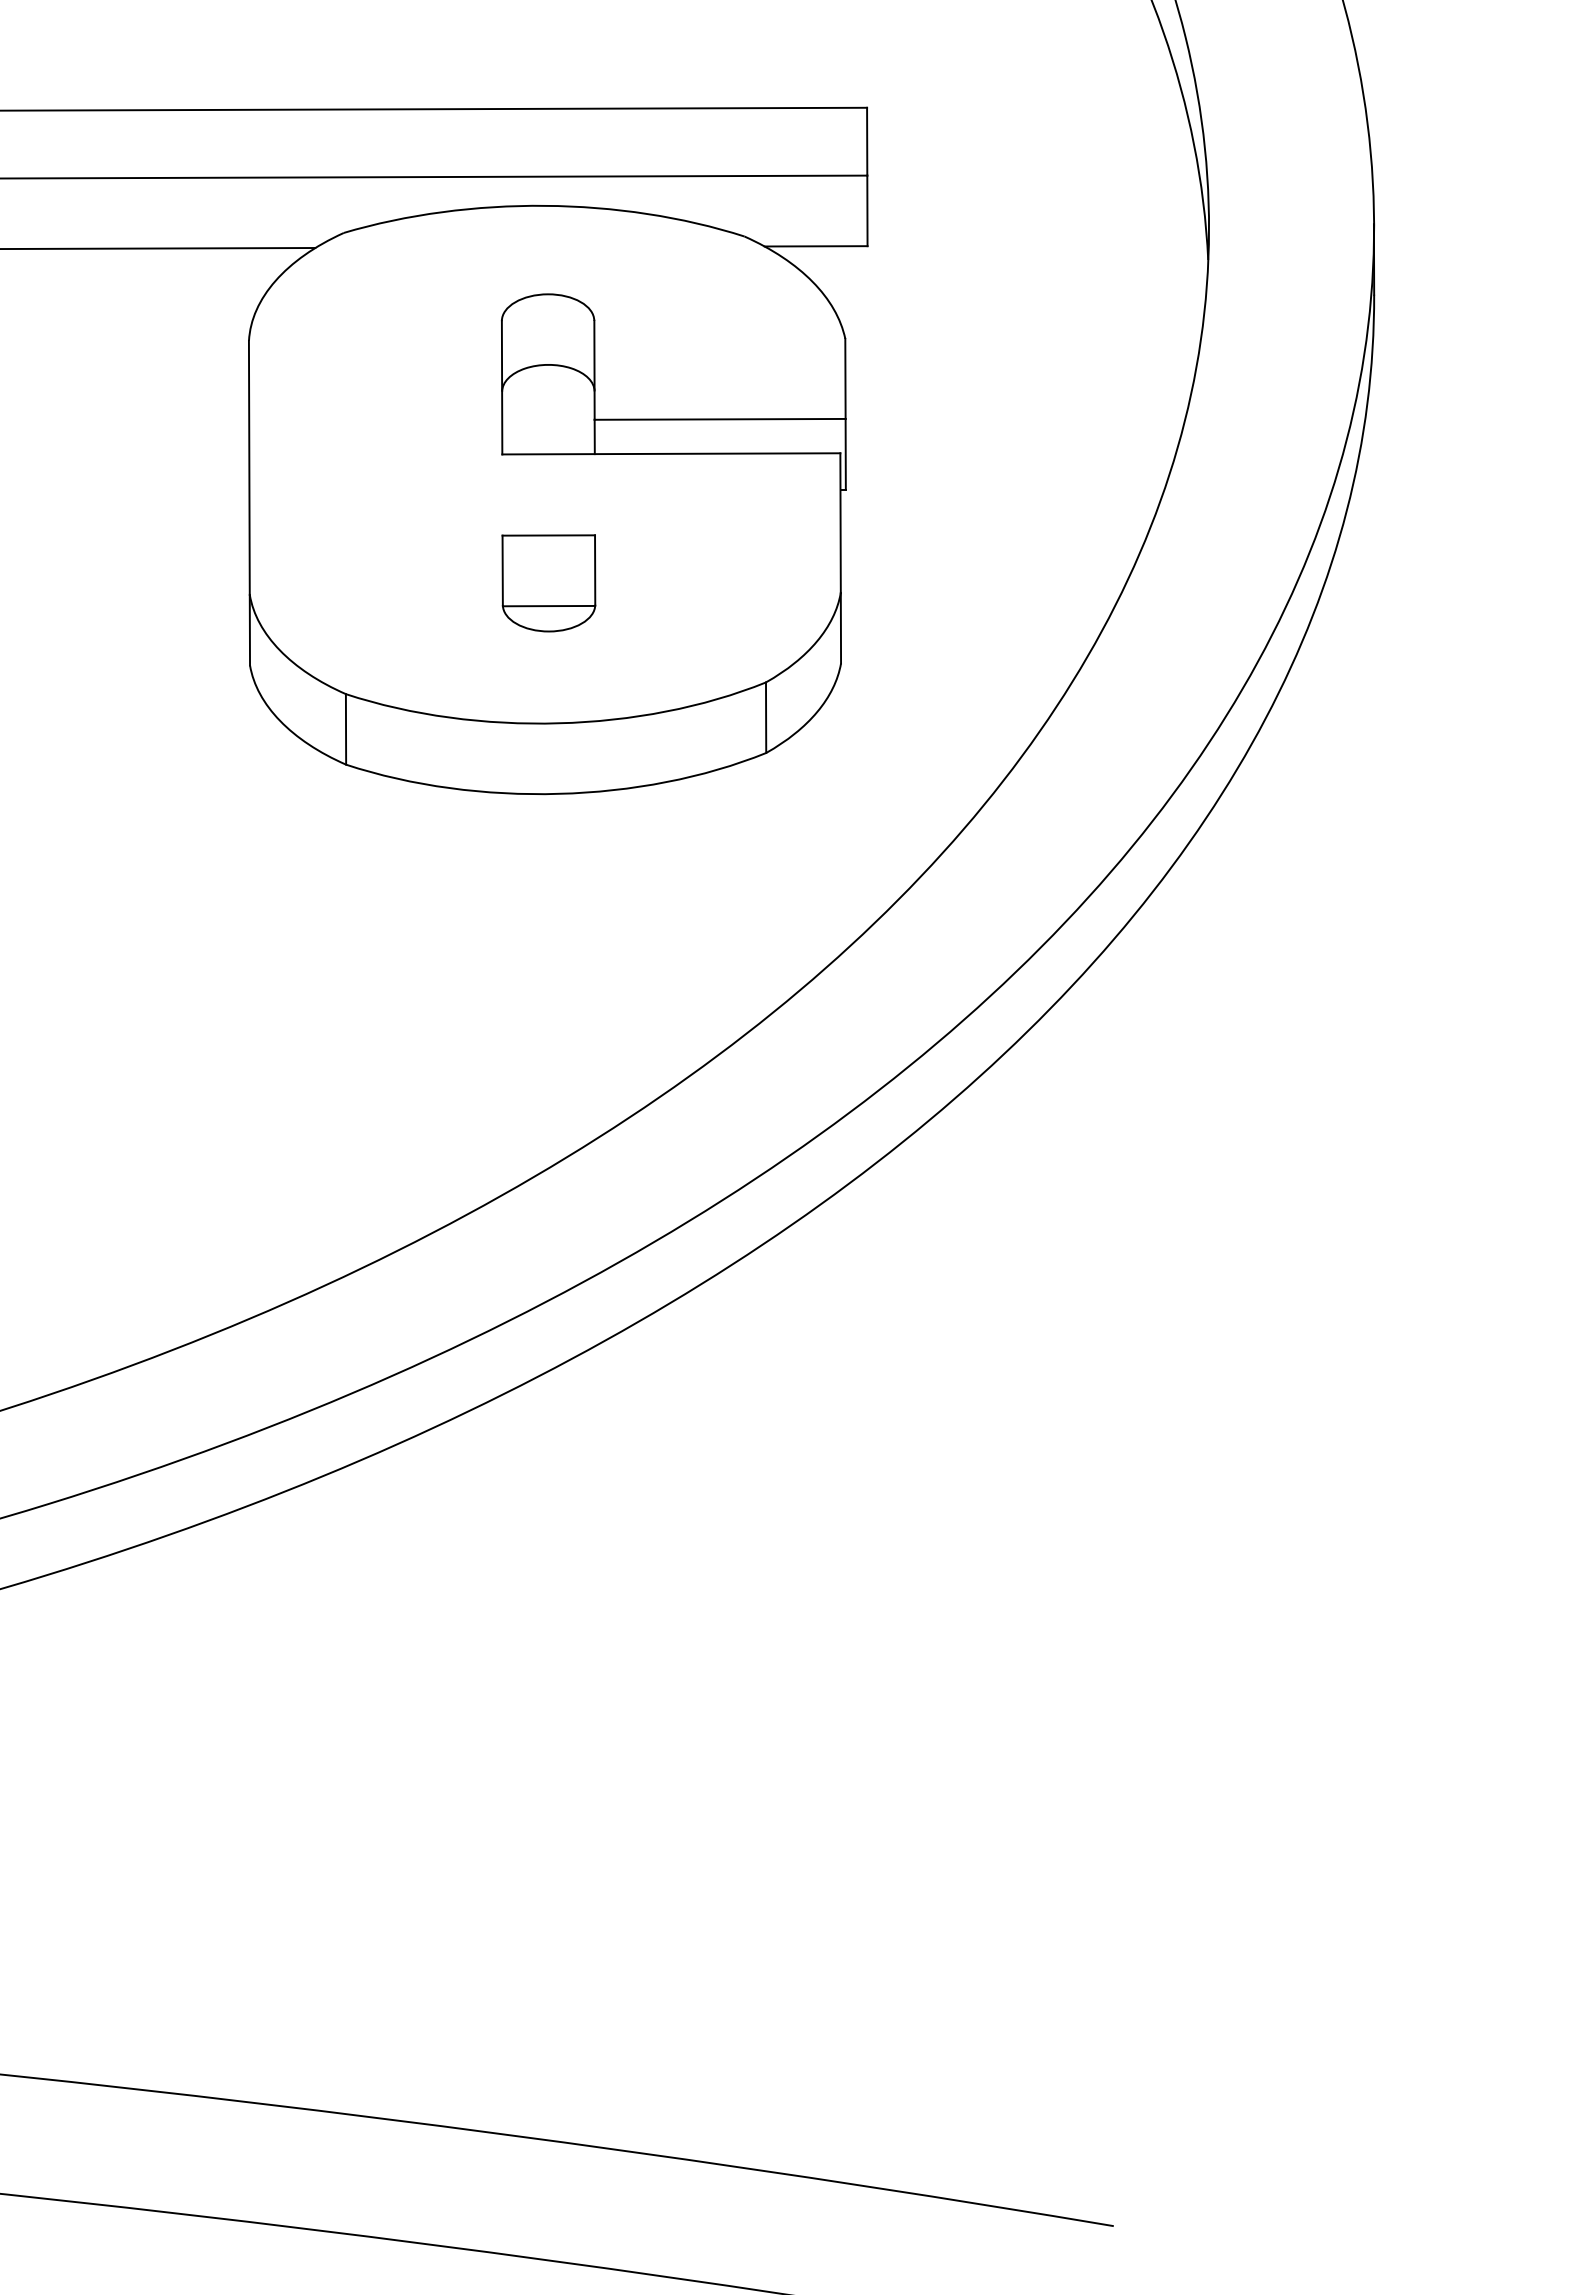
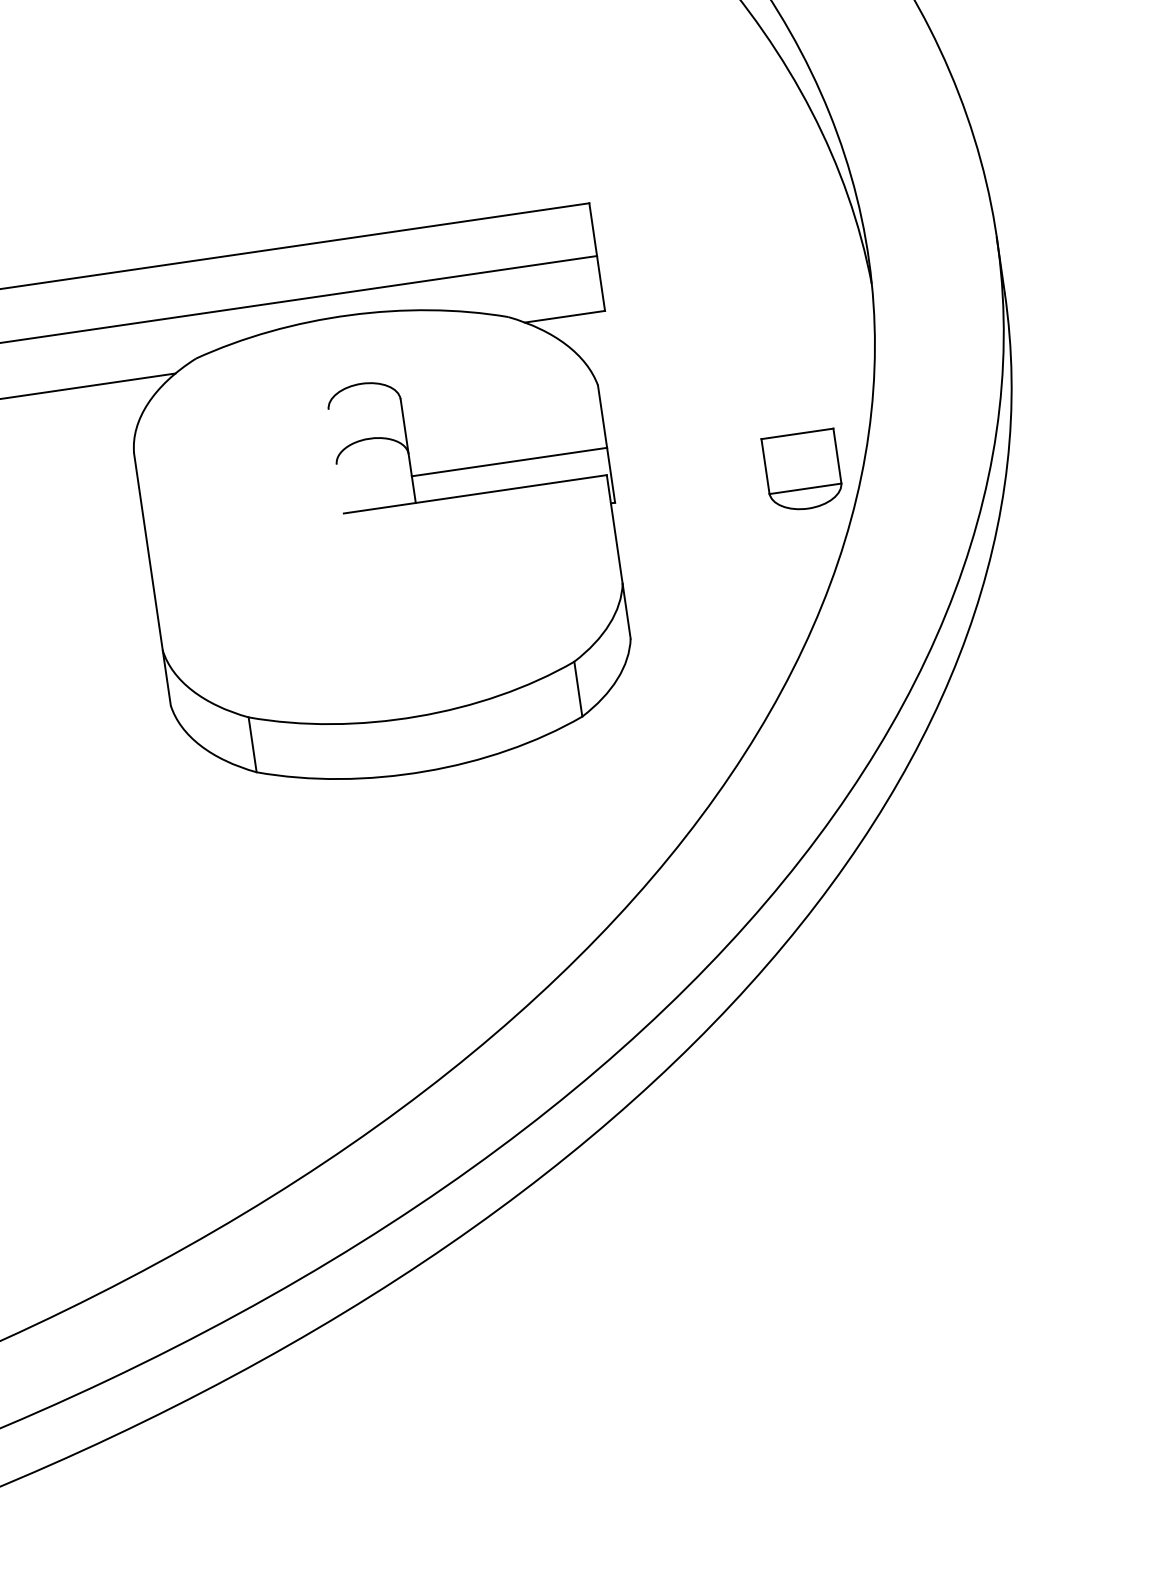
line: (501, 387) -> (335, 461), removed
part: (548, 583) -> (802, 471), moved

